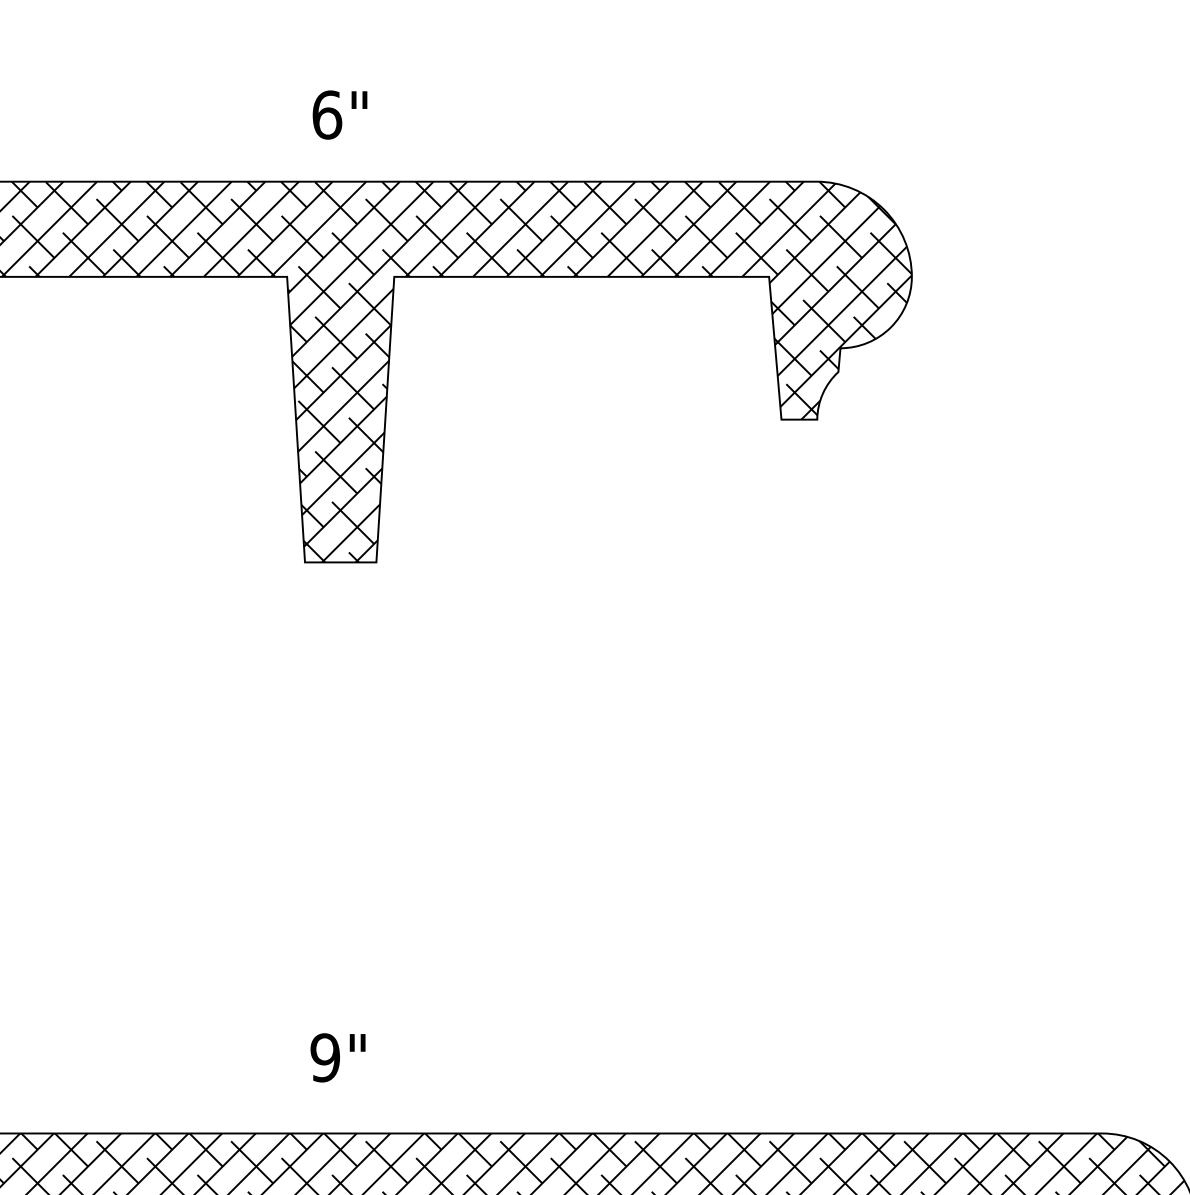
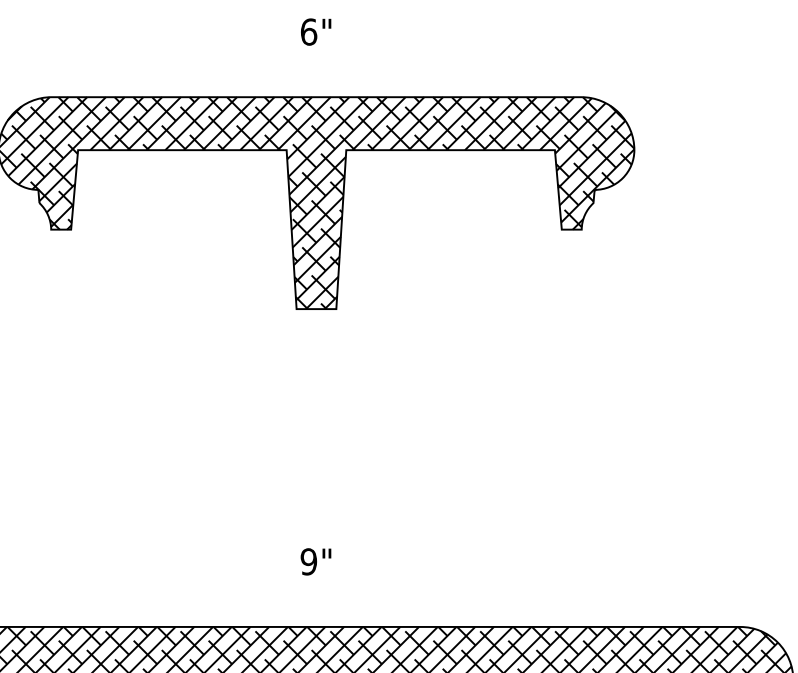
text: (340, 113) -> (316, 31), moved
text: (337, 1057) -> (315, 561), moved

